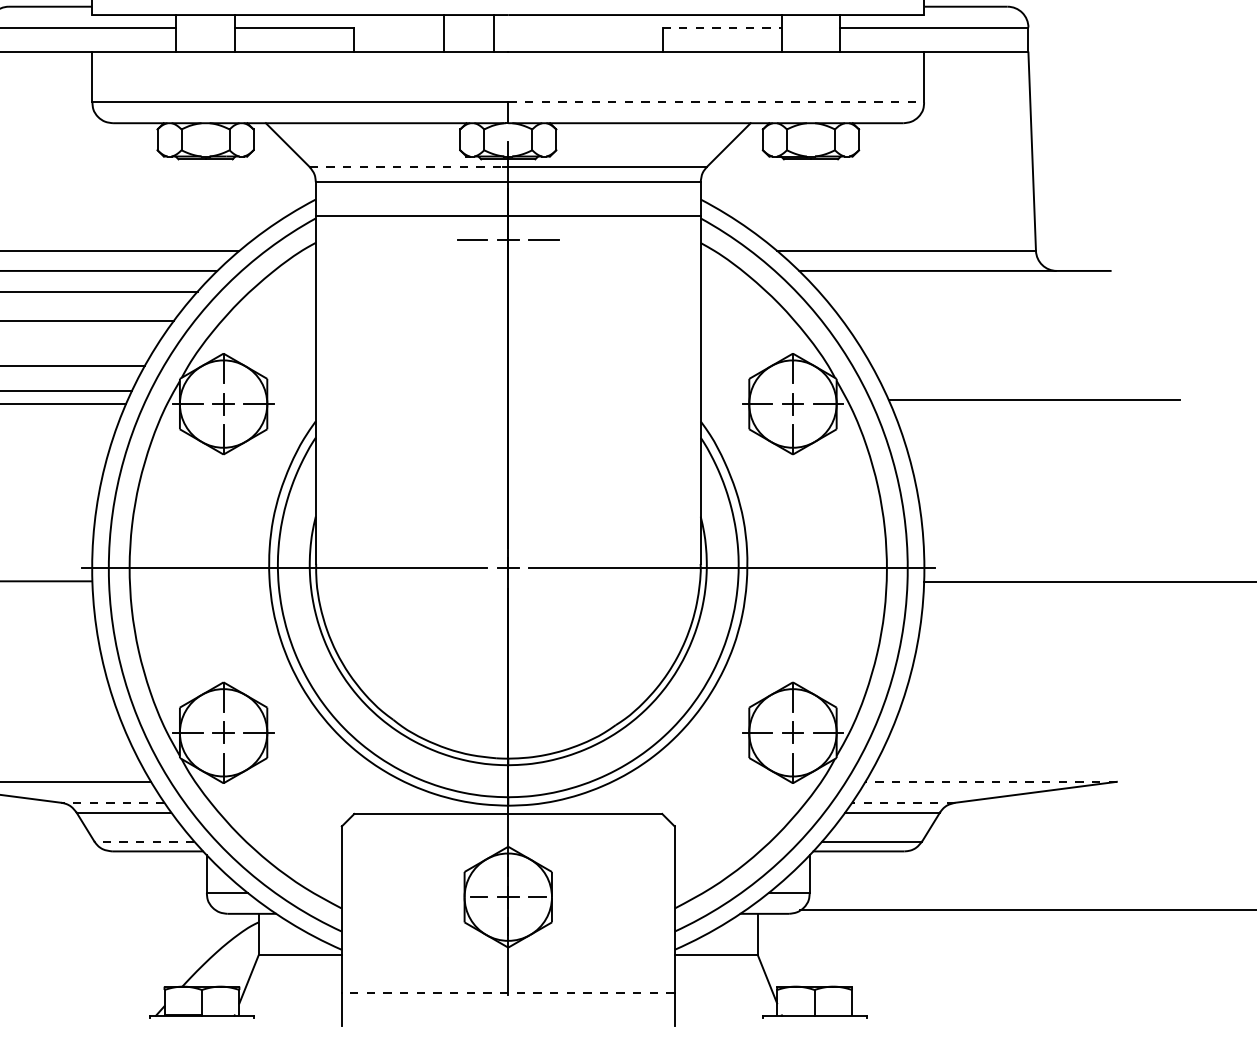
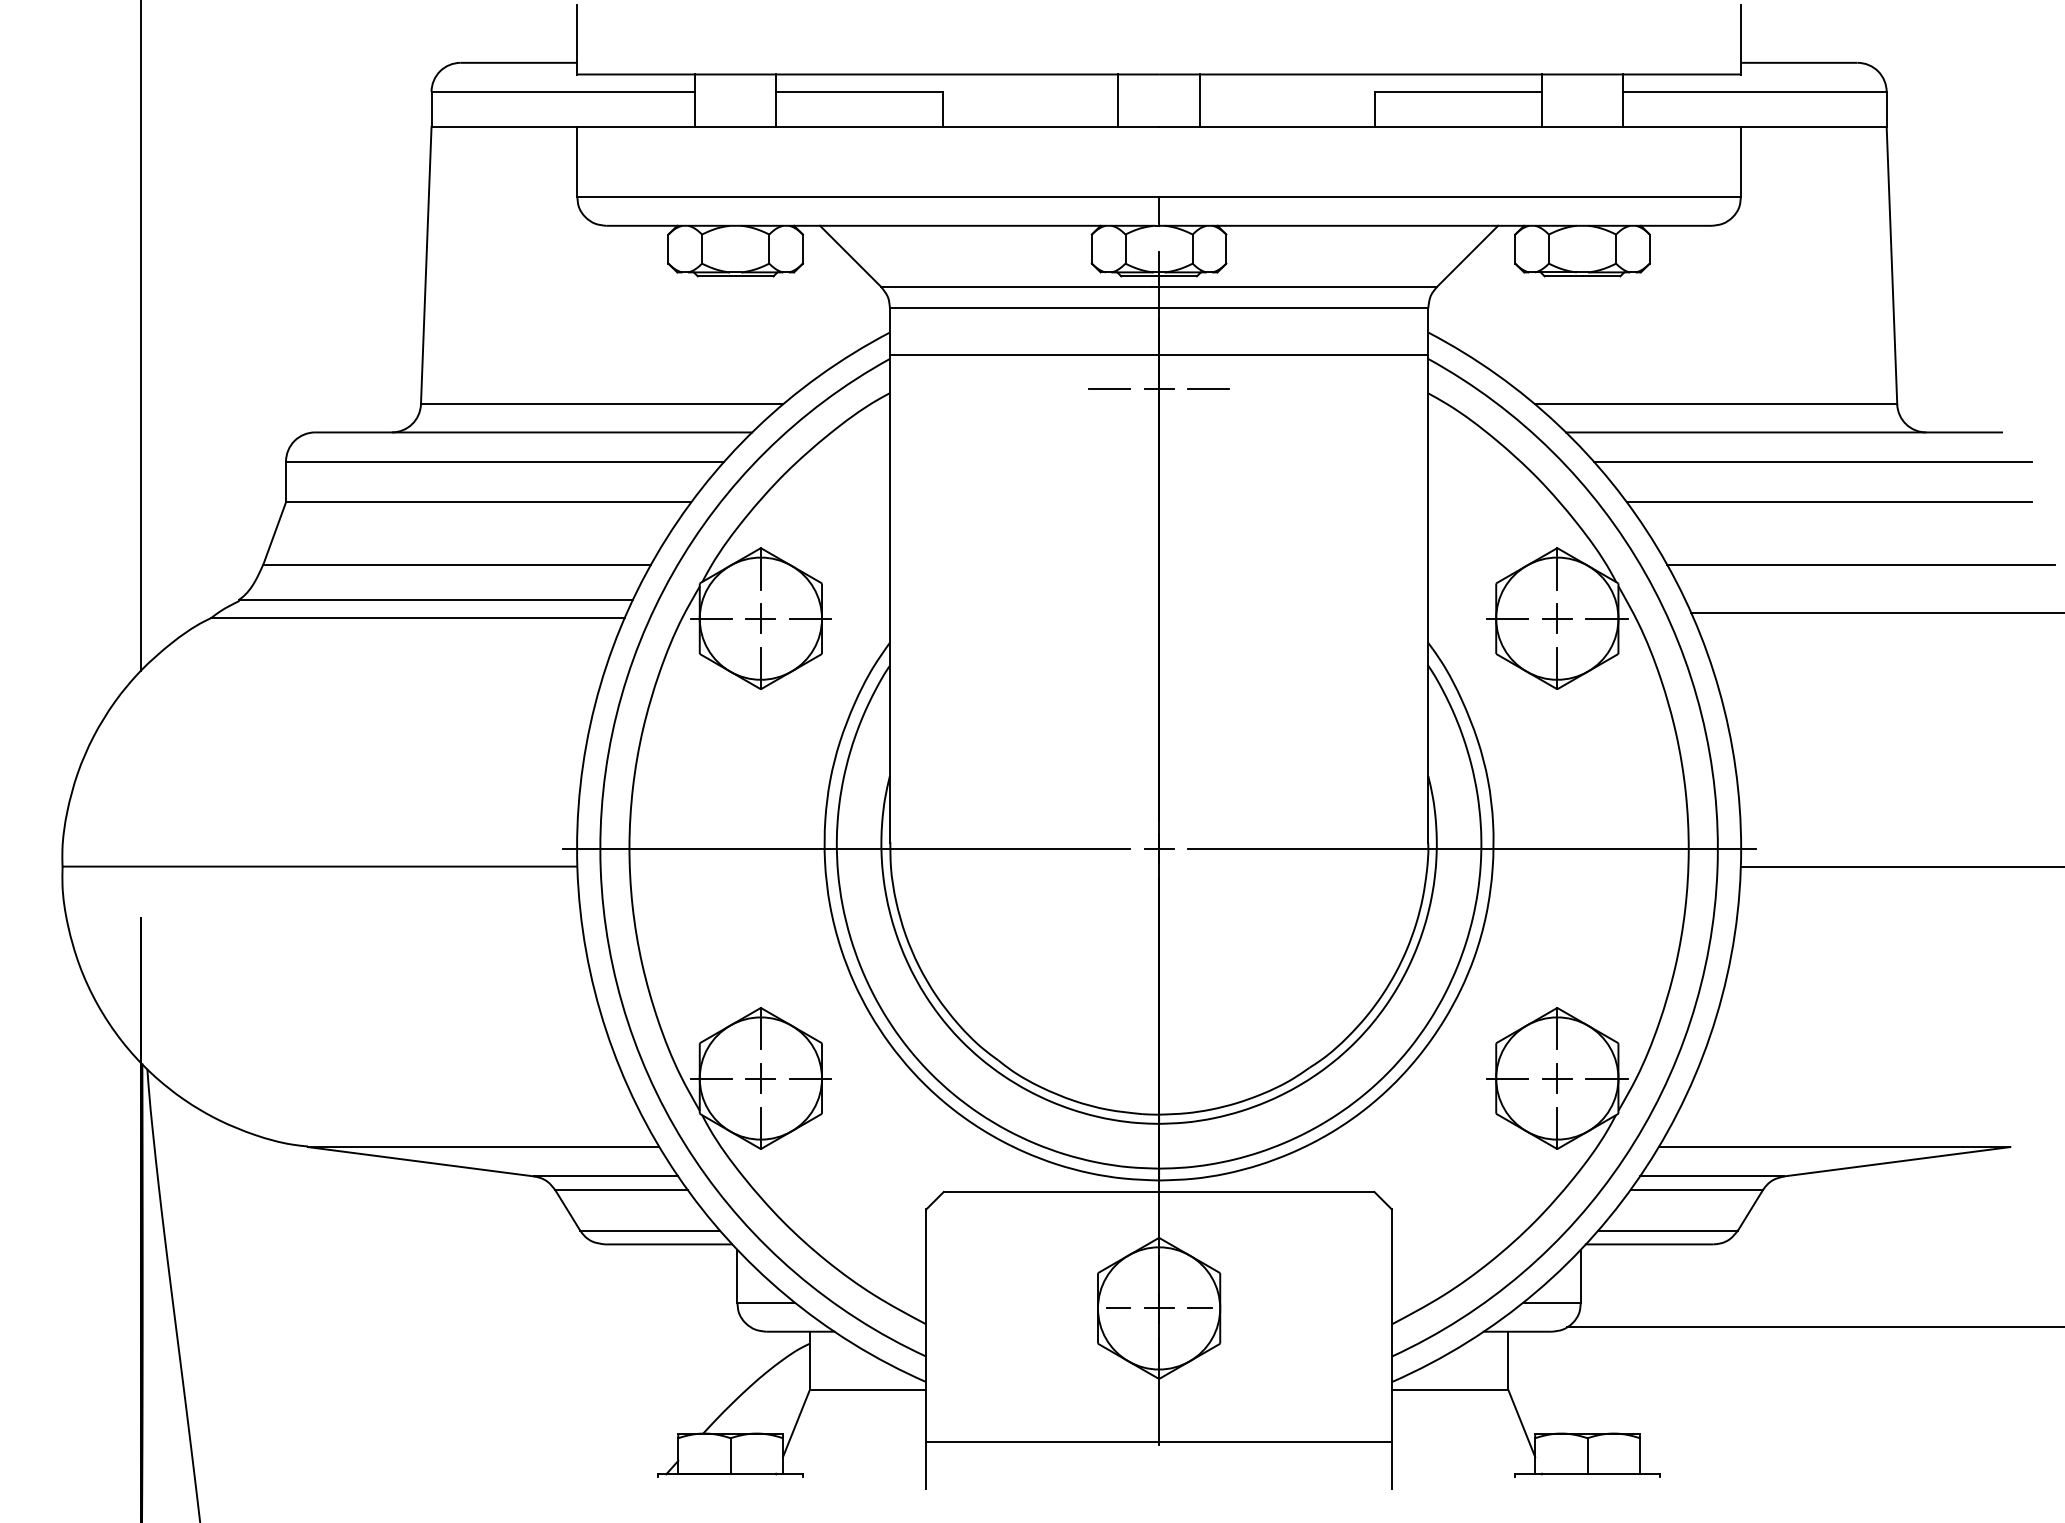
line: (722, 27) -> (1458, 91), dashed -> solid
line: (444, 33) -> (1118, 100), moved
line: (493, 33) -> (1199, 100), moved
line: (716, 102) -> (1450, 196), dashed -> solid
line: (407, 167) -> (1017, 287), dashed -> solid
line: (975, 291) -> (1812, 461), added
line: (987, 321) -> (1829, 502), added
line: (1009, 365) -> (1860, 564), added
line: (991, 782) -> (1834, 1147), dashed -> solid
line: (113, 802) -> (606, 1176), dashed -> solid
line: (903, 802) -> (1712, 1176), dashed -> solid
line: (144, 841) -> (650, 1230), dashed -> solid
line: (508, 993) -> (1159, 1442), dashed -> solid

